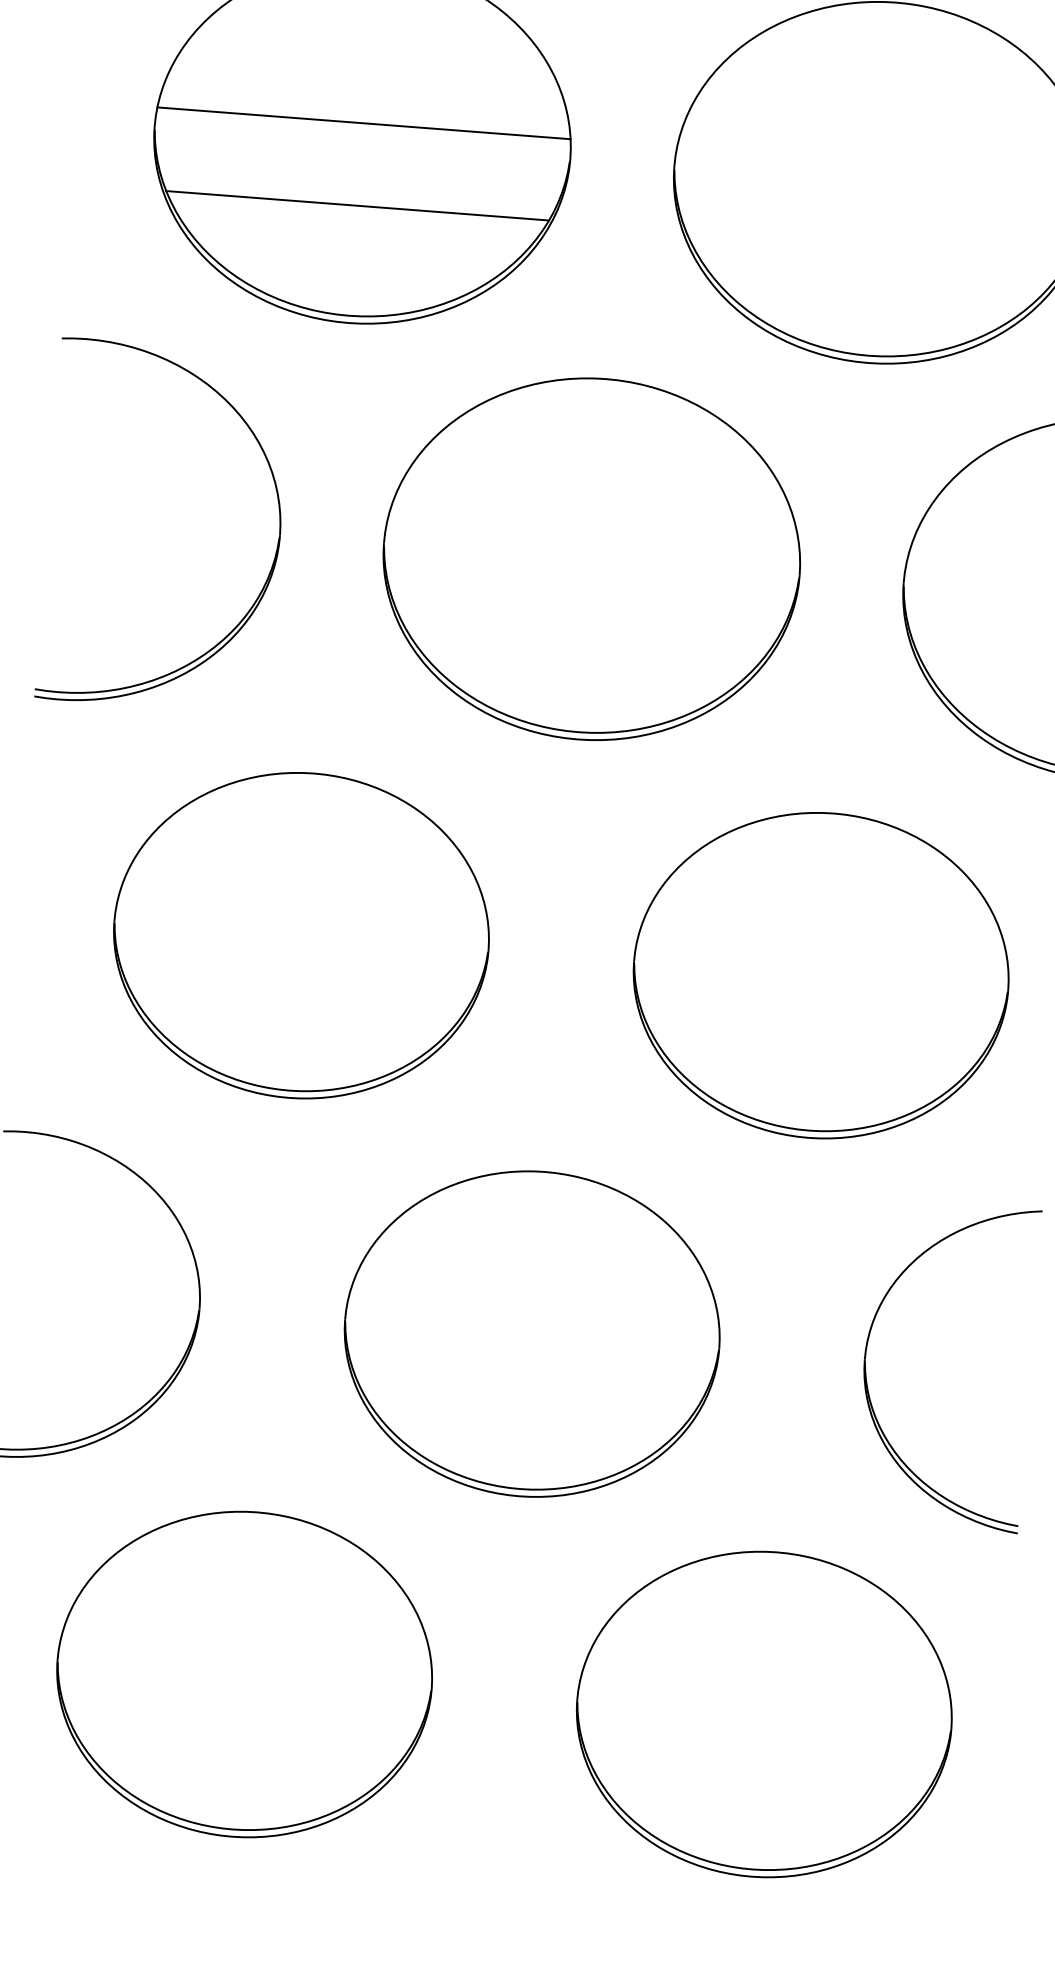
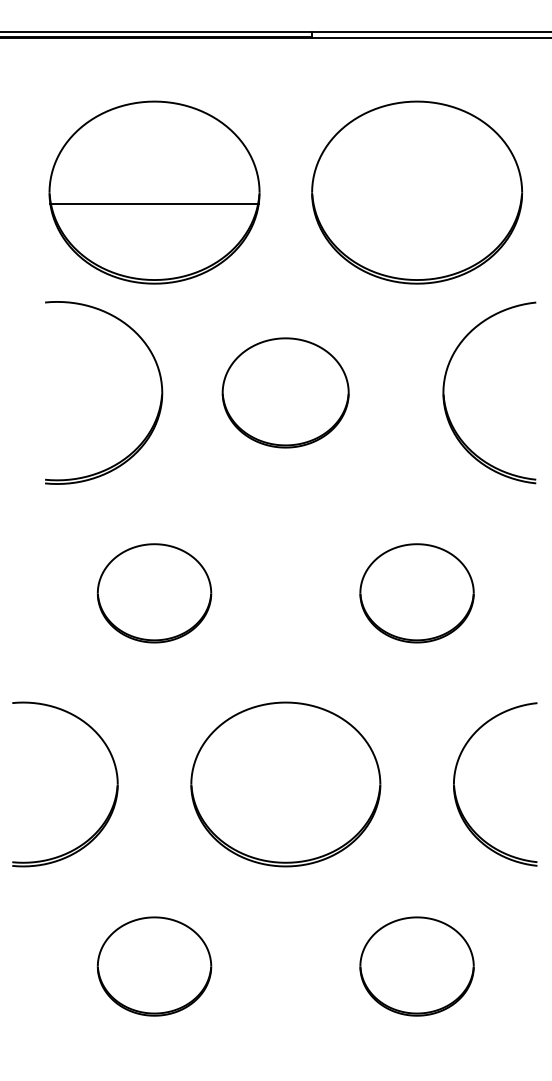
line: (363, 122) -> (154, 203), moved
line: (357, 205) -> (154, 224), removed
part: (275, 543) -> (160, 397), moved
part: (591, 558) -> (285, 392), size x0.6
part: (301, 936) -> (154, 593), size x0.6
part: (819, 976) -> (416, 593), size x0.6
part: (244, 1674) -> (154, 966), size x0.6
part: (763, 1714) -> (416, 966), size x0.6

